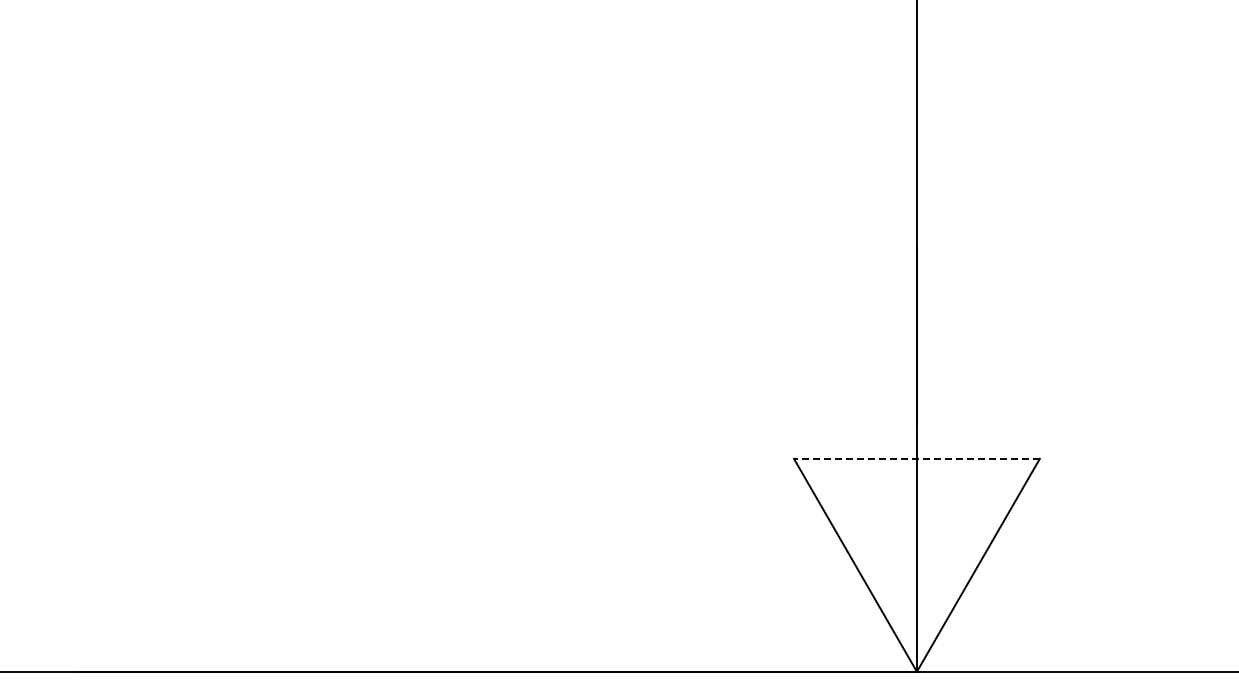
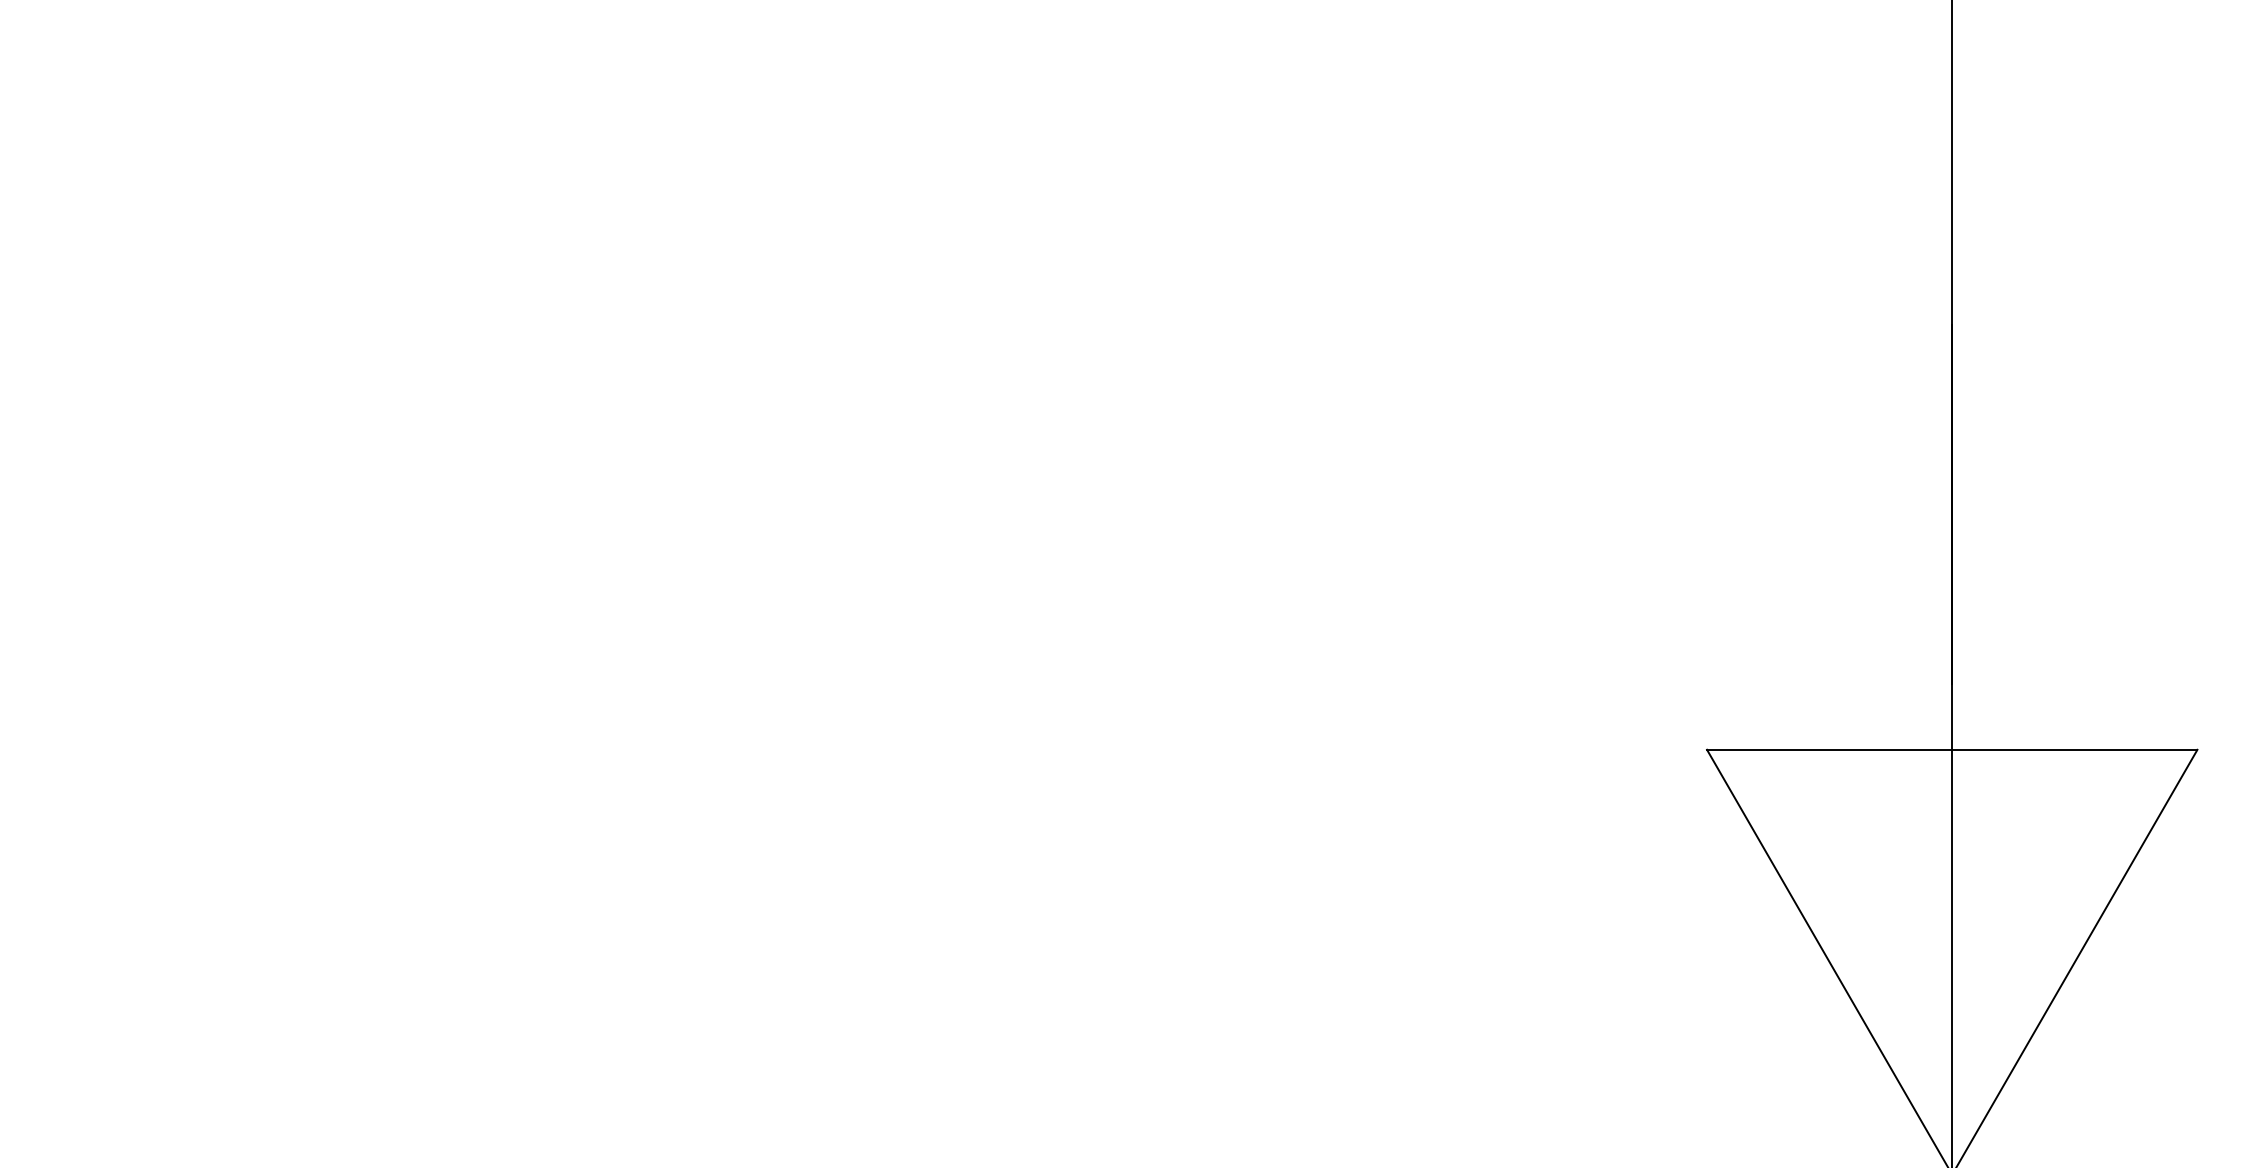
line: (916, 458) -> (1951, 749), dashed -> solid

